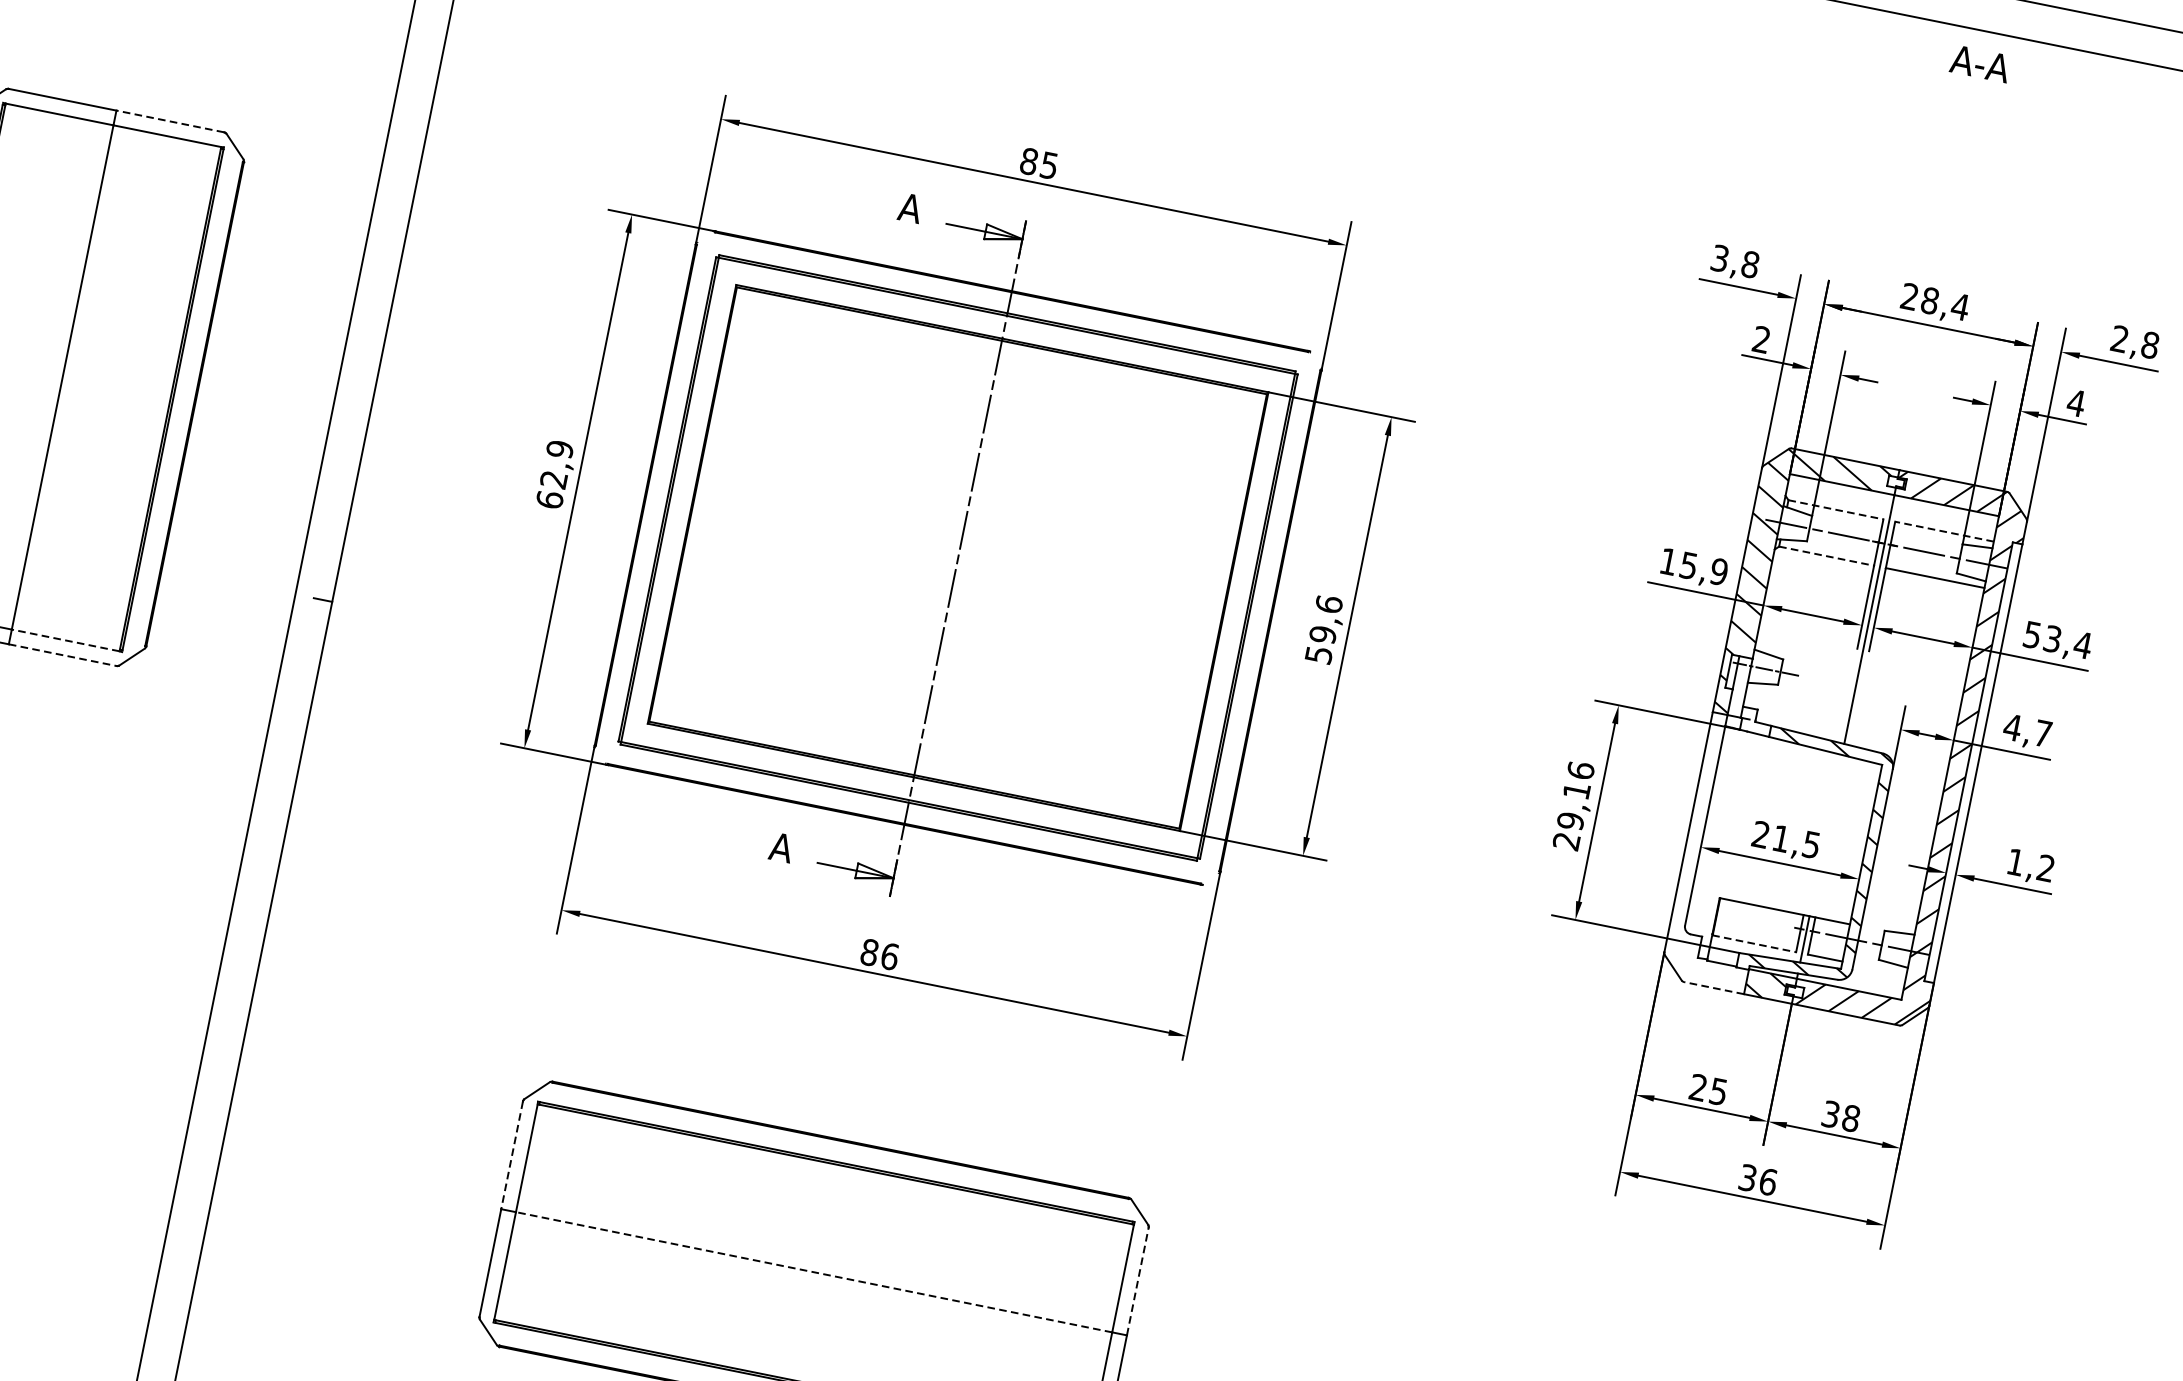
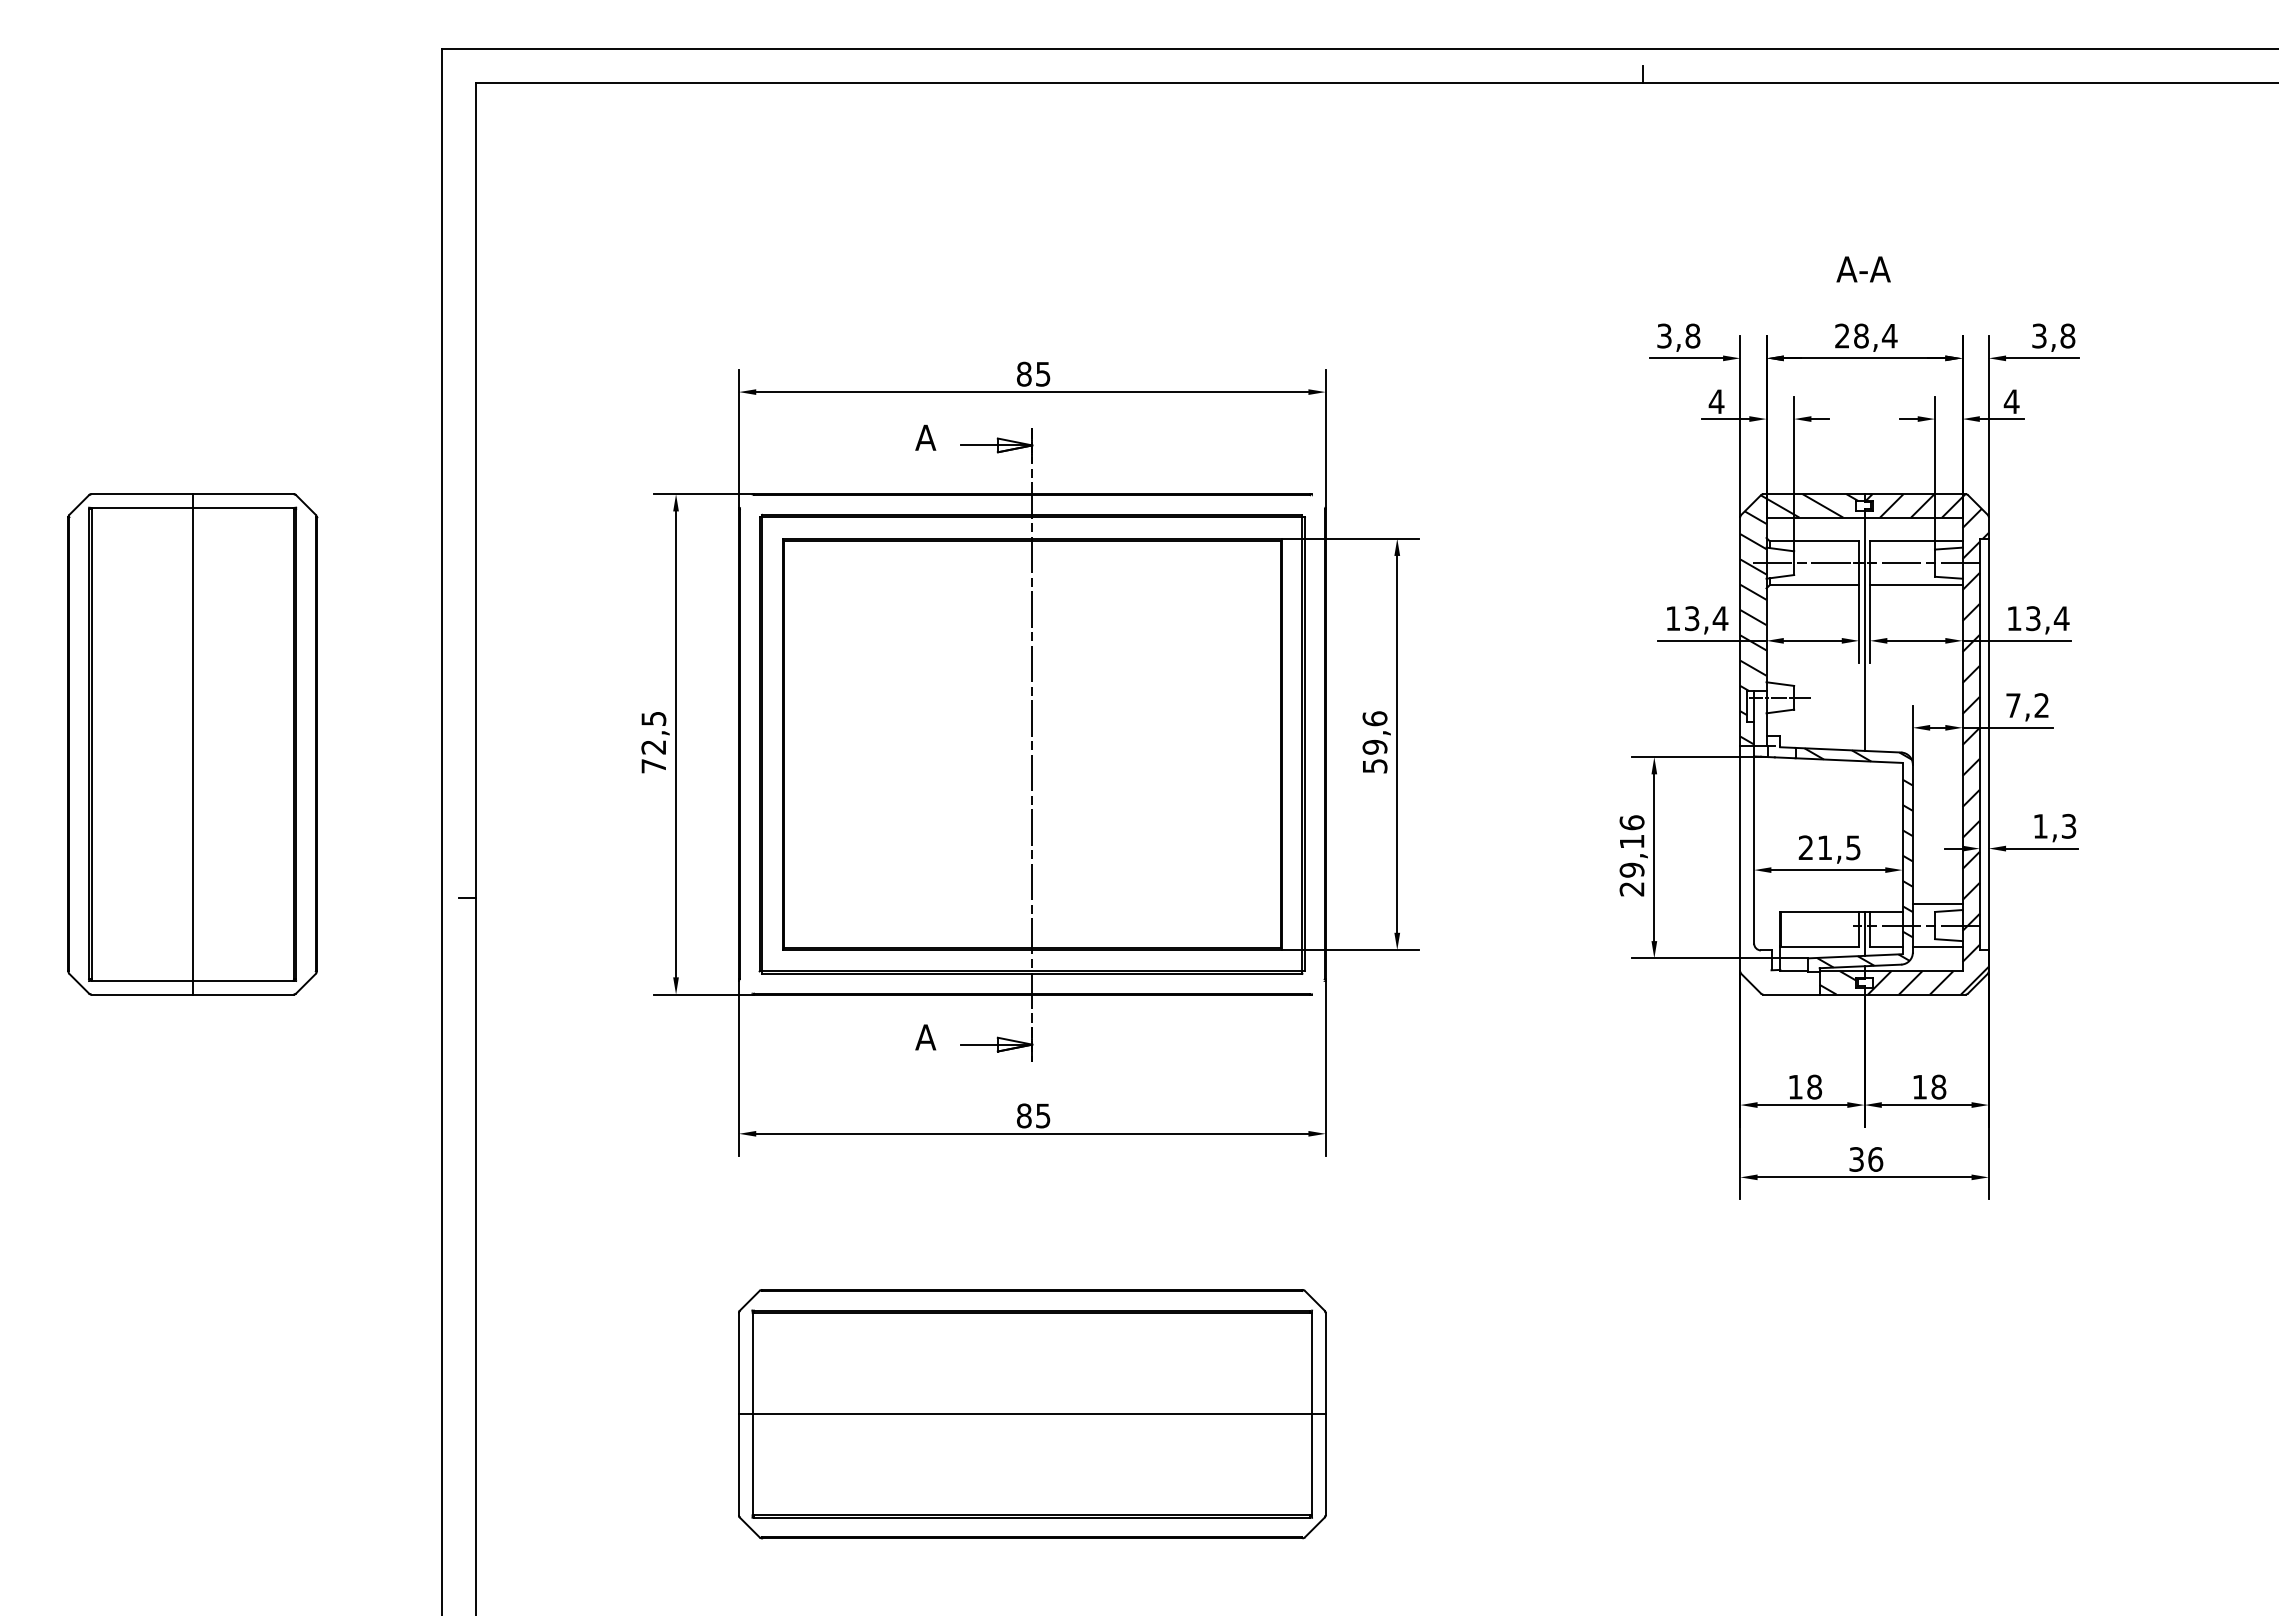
text: (1980, 63) -> (1863, 269), moved
line: (169, 121) -> (242, 494), dashed -> solid
text: (2120, 338) -> (2039, 335), 2,8 -> 3,8
text: (1761, 339) -> (1716, 401), 2 -> 4
text: (554, 474) -> (653, 742), 62,9 -> 72,5
line: (1835, 509) -> (1814, 541), dashed -> solid
line: (1943, 531) -> (1915, 541), dashed -> solid
line: (1826, 555) -> (1814, 584), dashed -> solid
text: (1704, 568) -> (1706, 618), 15,9 -> 13,4
text: (2032, 634) -> (2014, 618), 53,4 -> 13,4
line: (65, 639) -> (242, 980), dashed -> solid
line: (63, 655) -> (243, 994), dashed -> solid
text: (2026, 730) -> (2026, 705), 4,7 -> 7,2
text: (2045, 868) -> (2068, 826), 1,2 -> 1,3
line: (1889, 922) -> (1937, 903), added
line: (1755, 944) -> (1820, 947), dashed -> solid
text: (890, 956) -> (1043, 1115), 86 -> 85
line: (1879, 969) -> (1937, 947), added
line: (1713, 988) -> (1791, 994), dashed -> solid
text: (1709, 1089) -> (1805, 1086), 25 -> 18
text: (1830, 1113) -> (1919, 1086), 38 -> 18
line: (511, 1156) -> (738, 1364), dashed -> solid
line: (814, 1272) -> (1032, 1414), dashed -> solid
line: (1137, 1281) -> (1325, 1363), dashed -> solid

